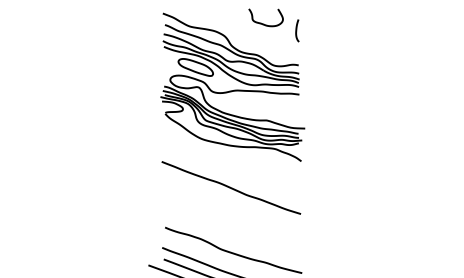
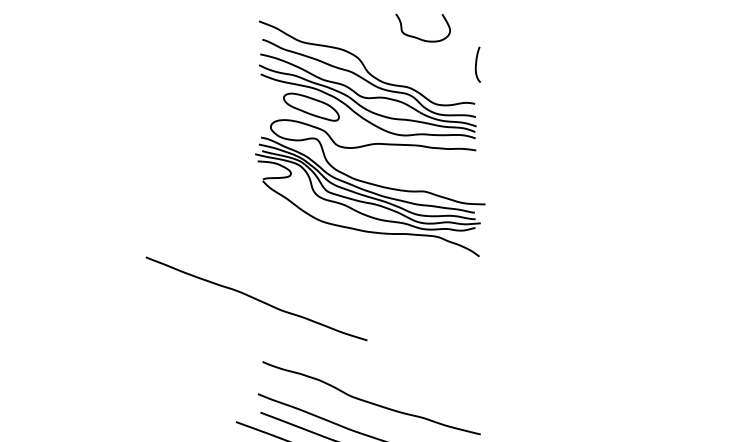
curve: (297, 30) -> (477, 64), moved
curve: (231, 187) -> (256, 298), moved

